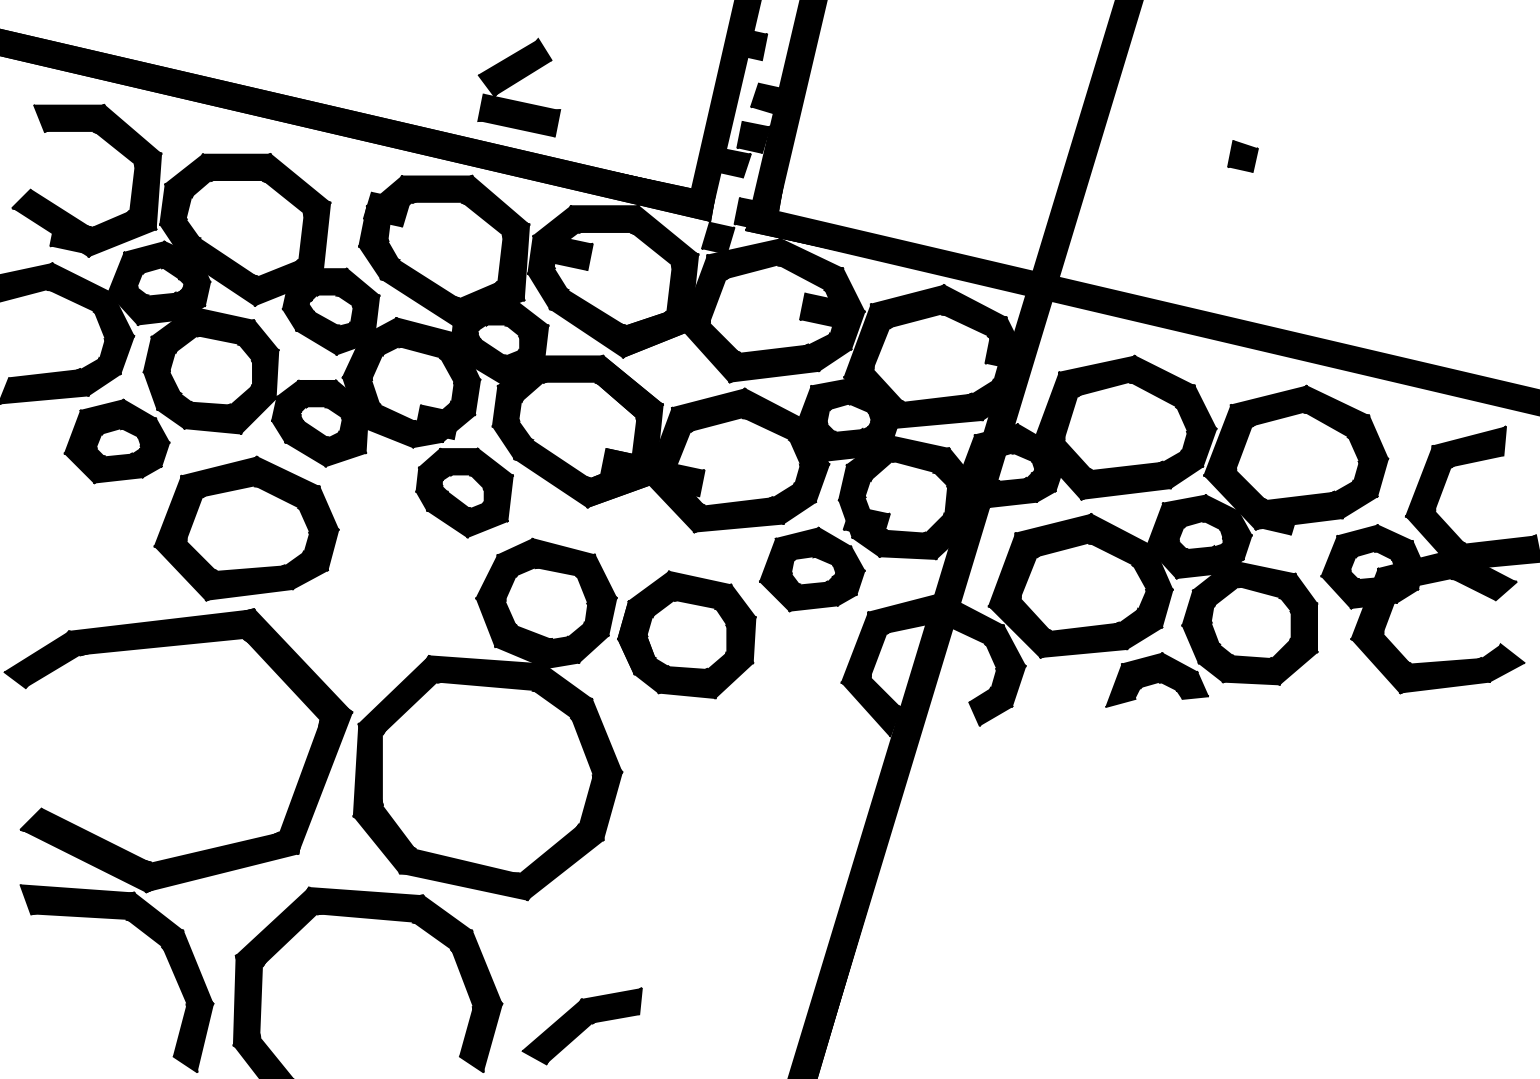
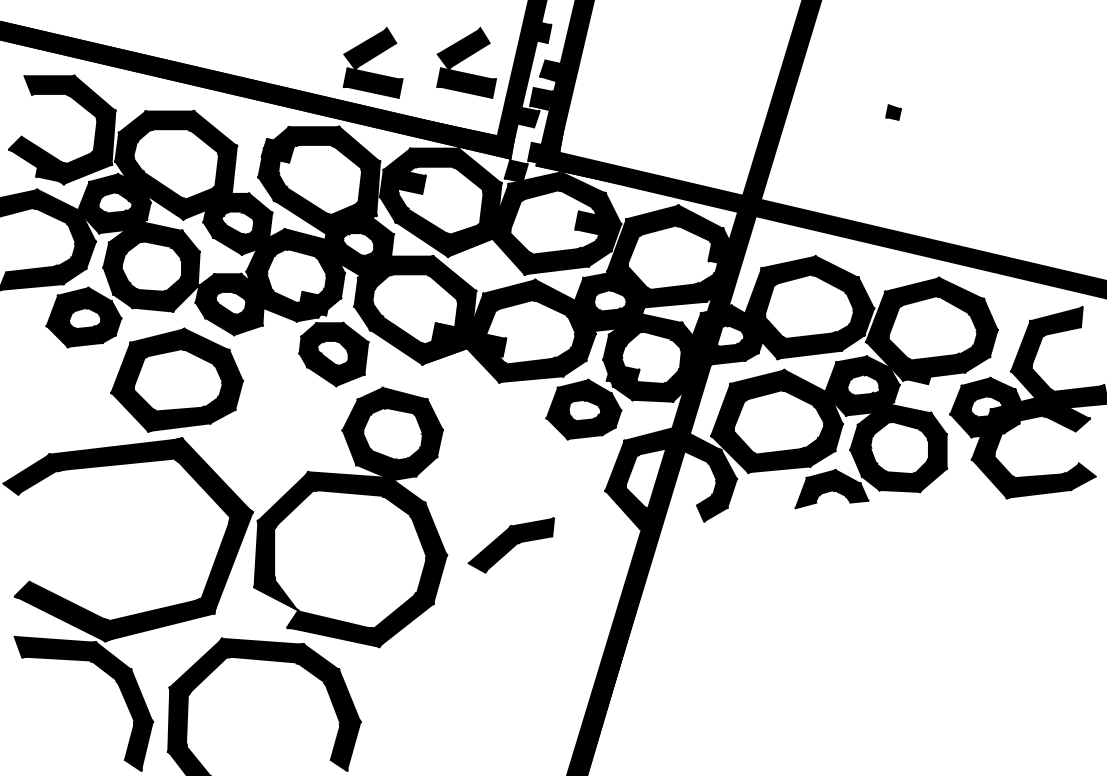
part: (649, 87) -> (466, 62), added
part: (1242, 156) -> (893, 112), size x0.7
part: (686, 634) -> (493, 456), removed
fill: (383, 844) -> (275, 607), removed
part: (581, 1026) -> (510, 545), moved

